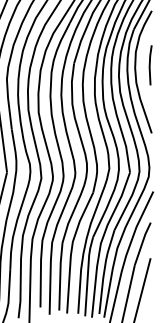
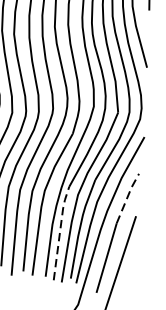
line: (142, 242) -> (127, 196), solid -> dashed
line: (87, 274) -> (59, 230), solid -> dashed

